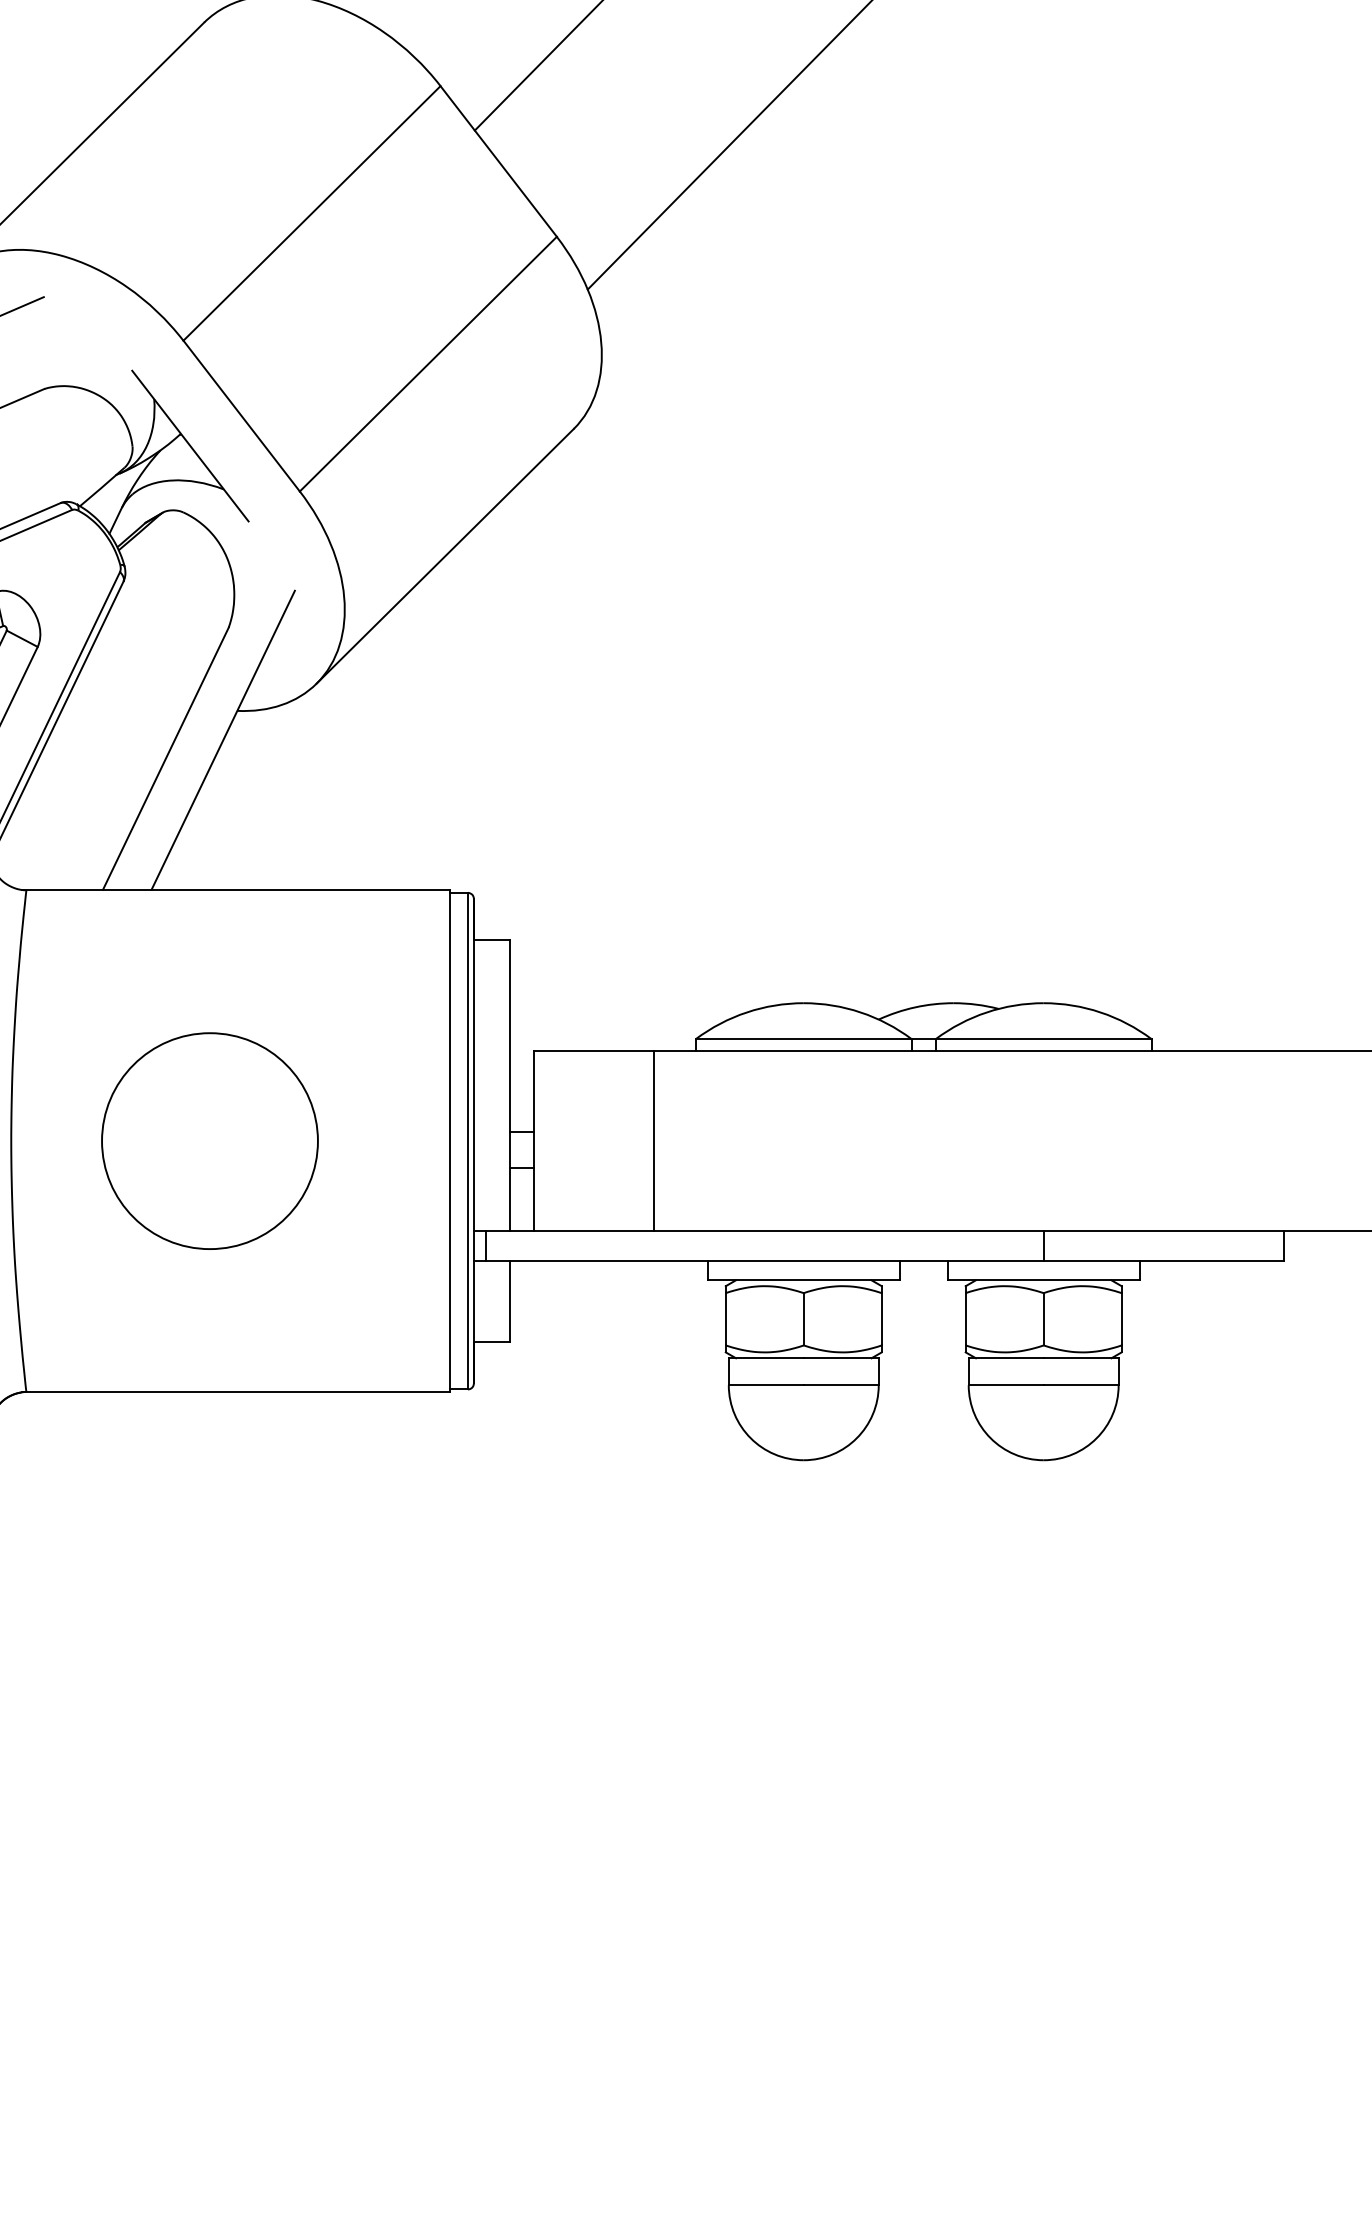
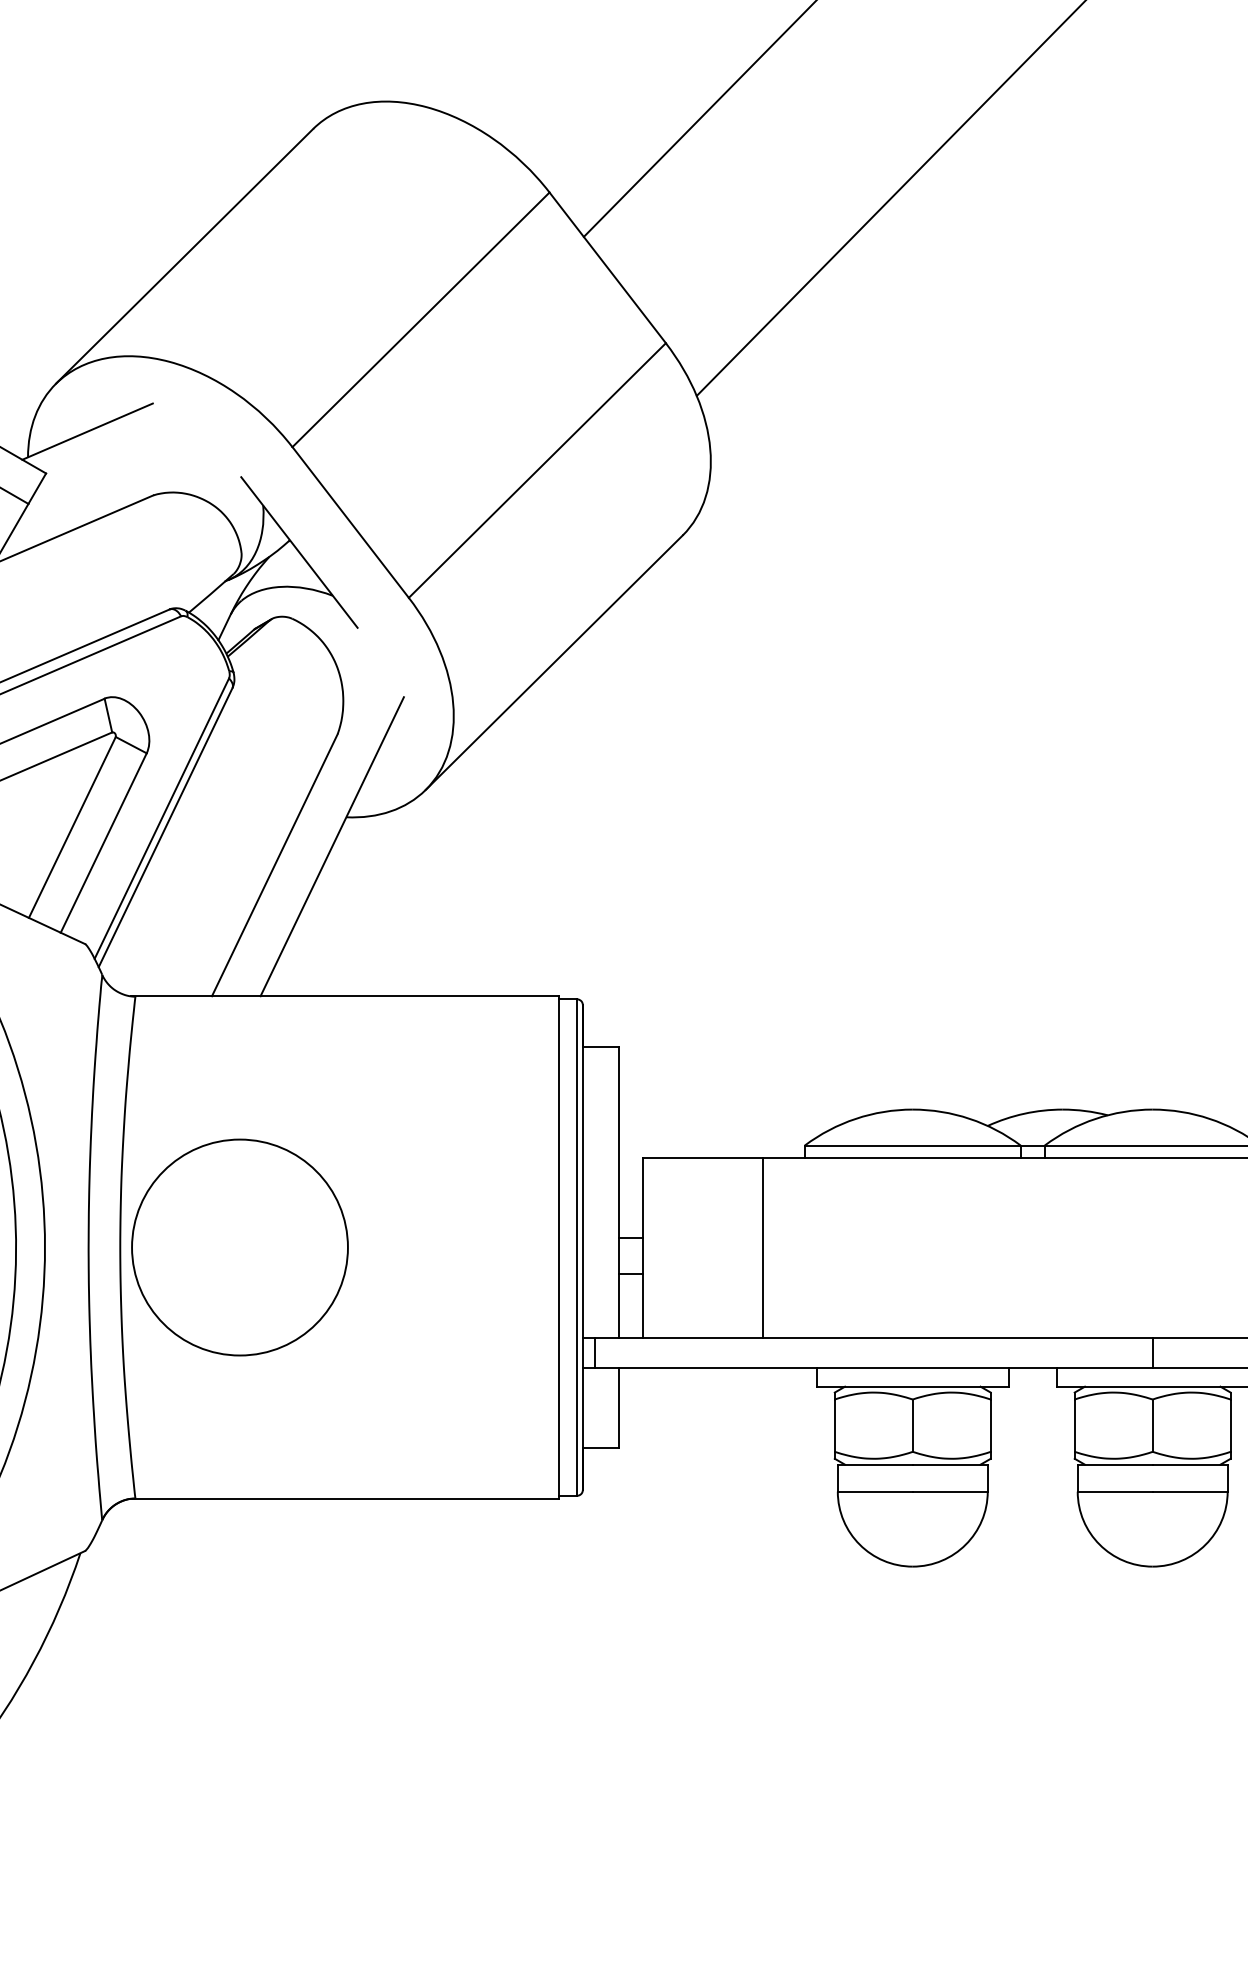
circle: (209, 1140) -> (239, 1246), moved

